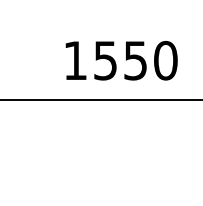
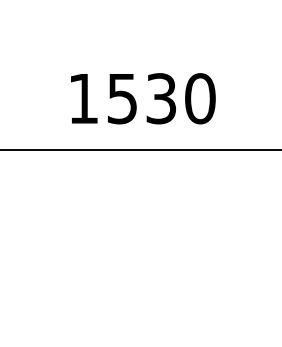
text: (135, 60) -> (161, 98), 1550 -> 1530

